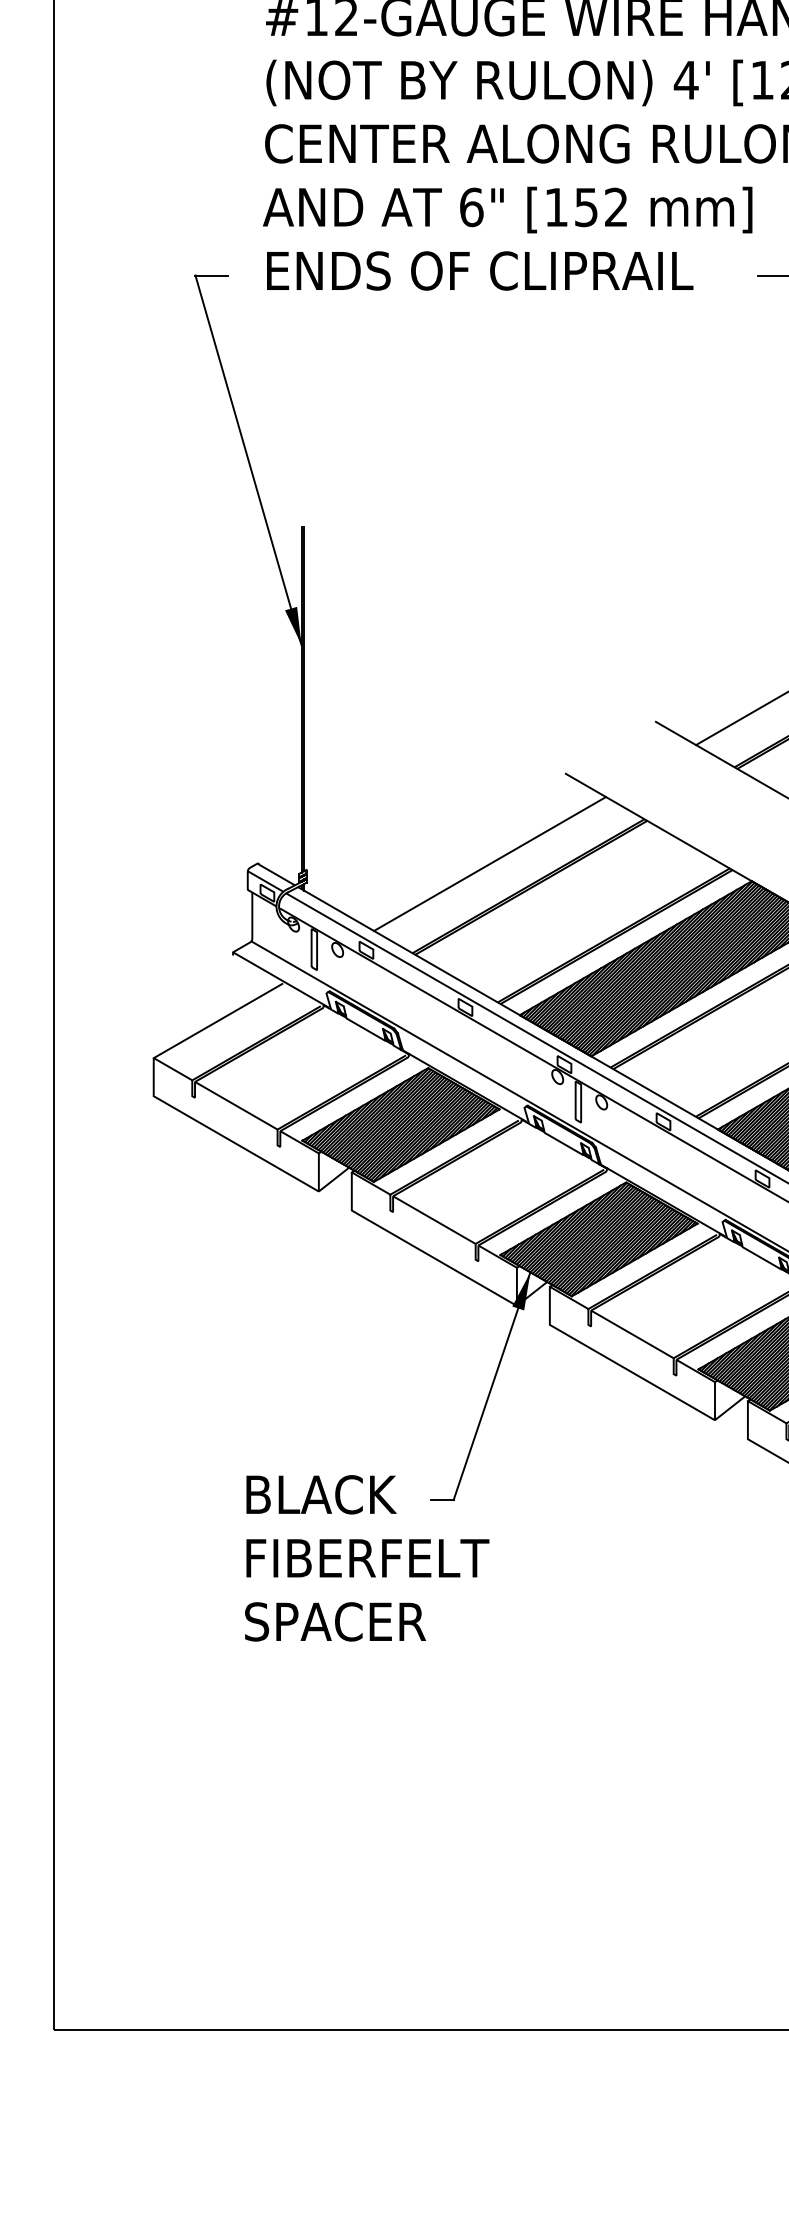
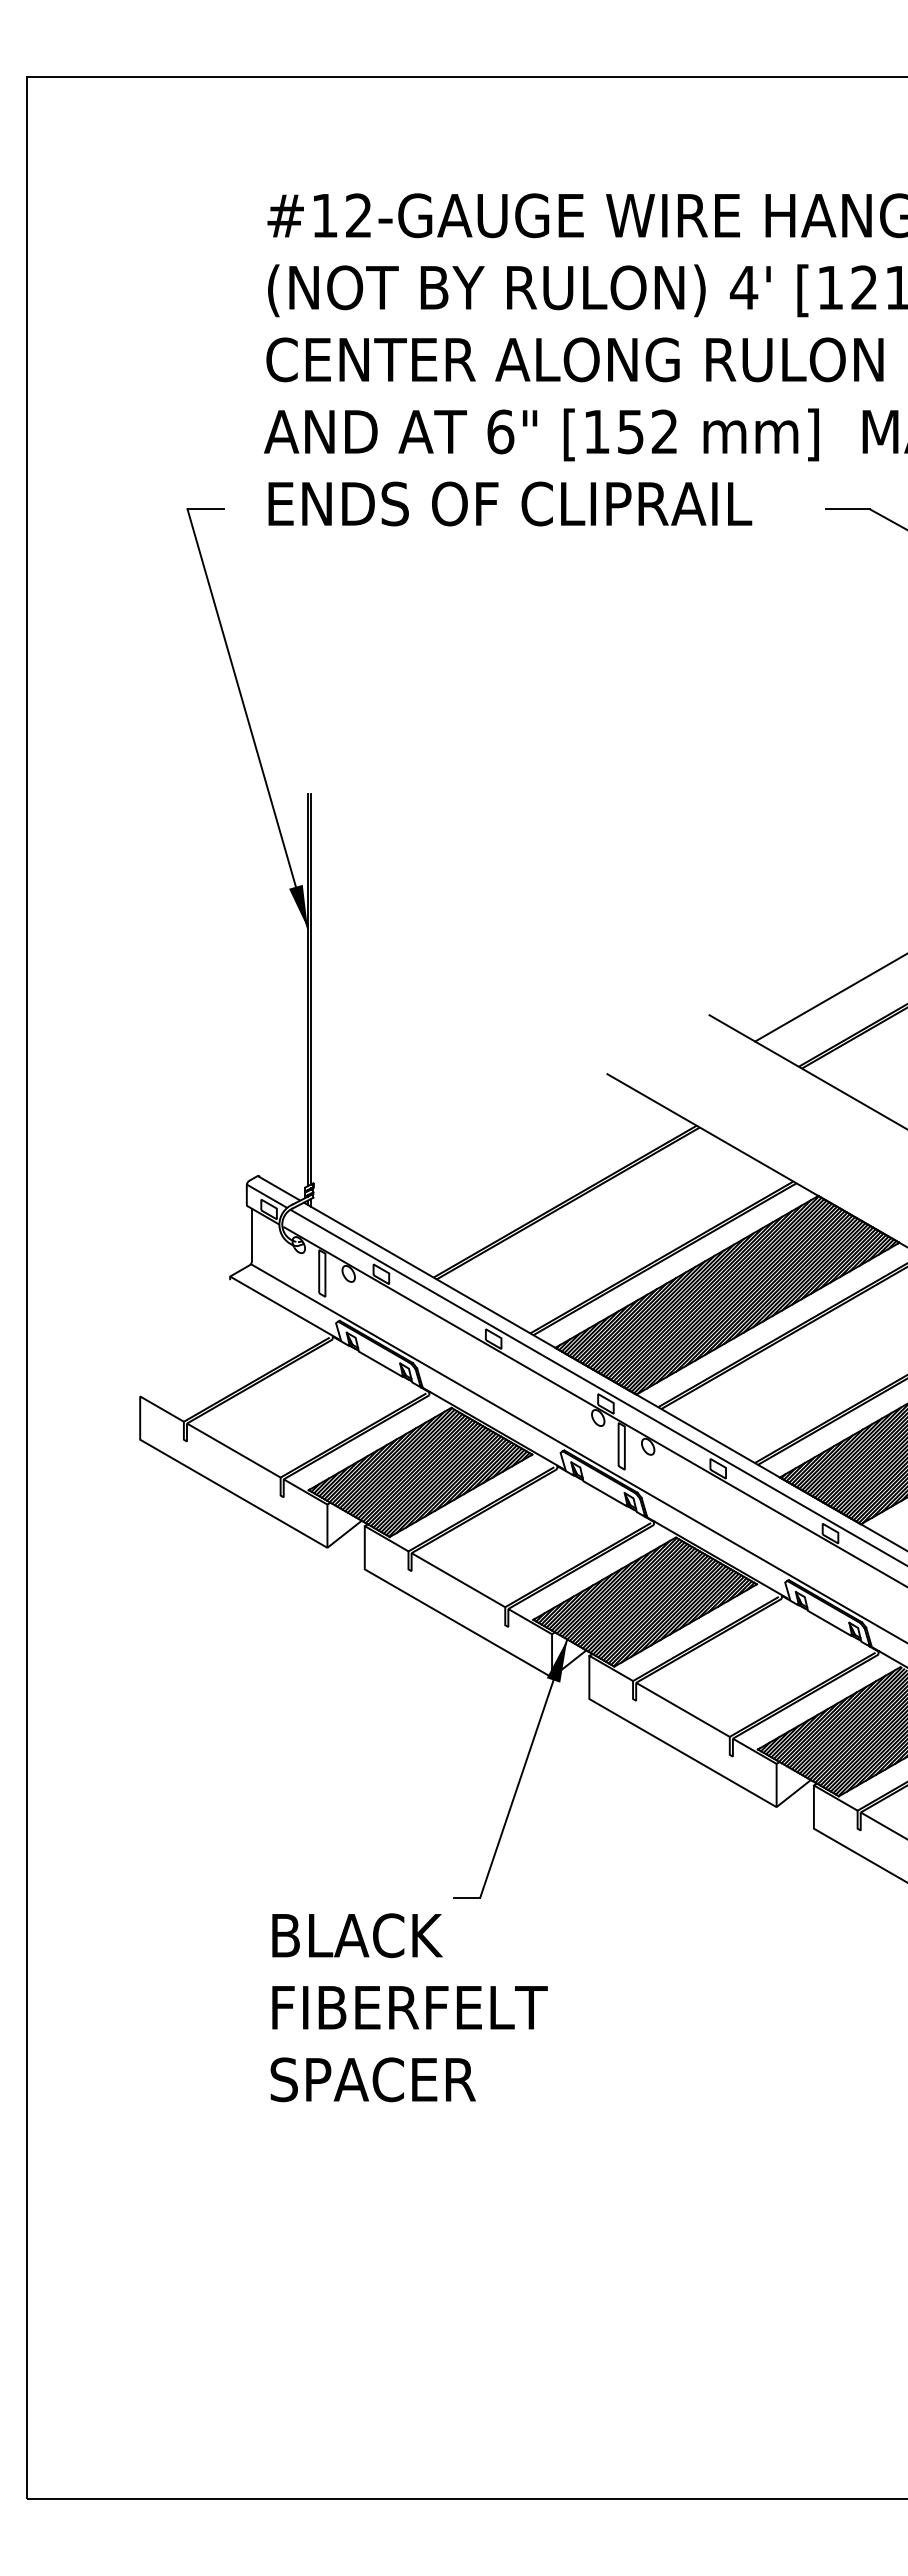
line: (490, 864) -> (521, 1176), removed
line: (218, 1021) -> (213, 1354), removed
text: (366, 1558) -> (408, 2007), moved

